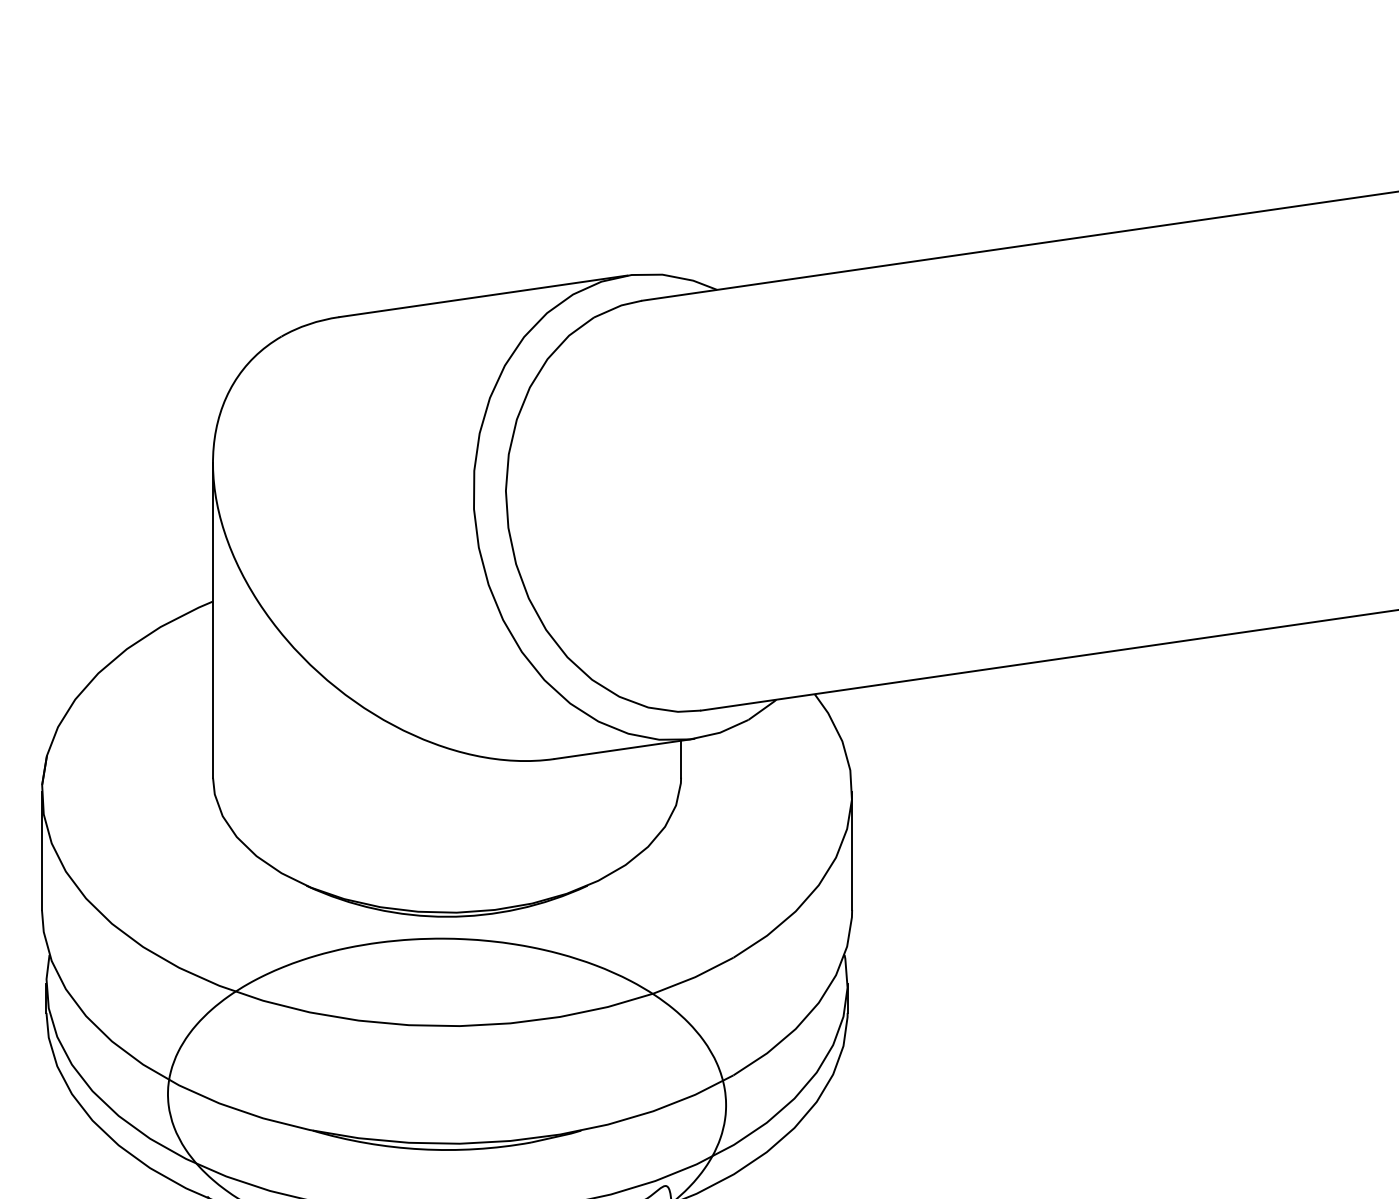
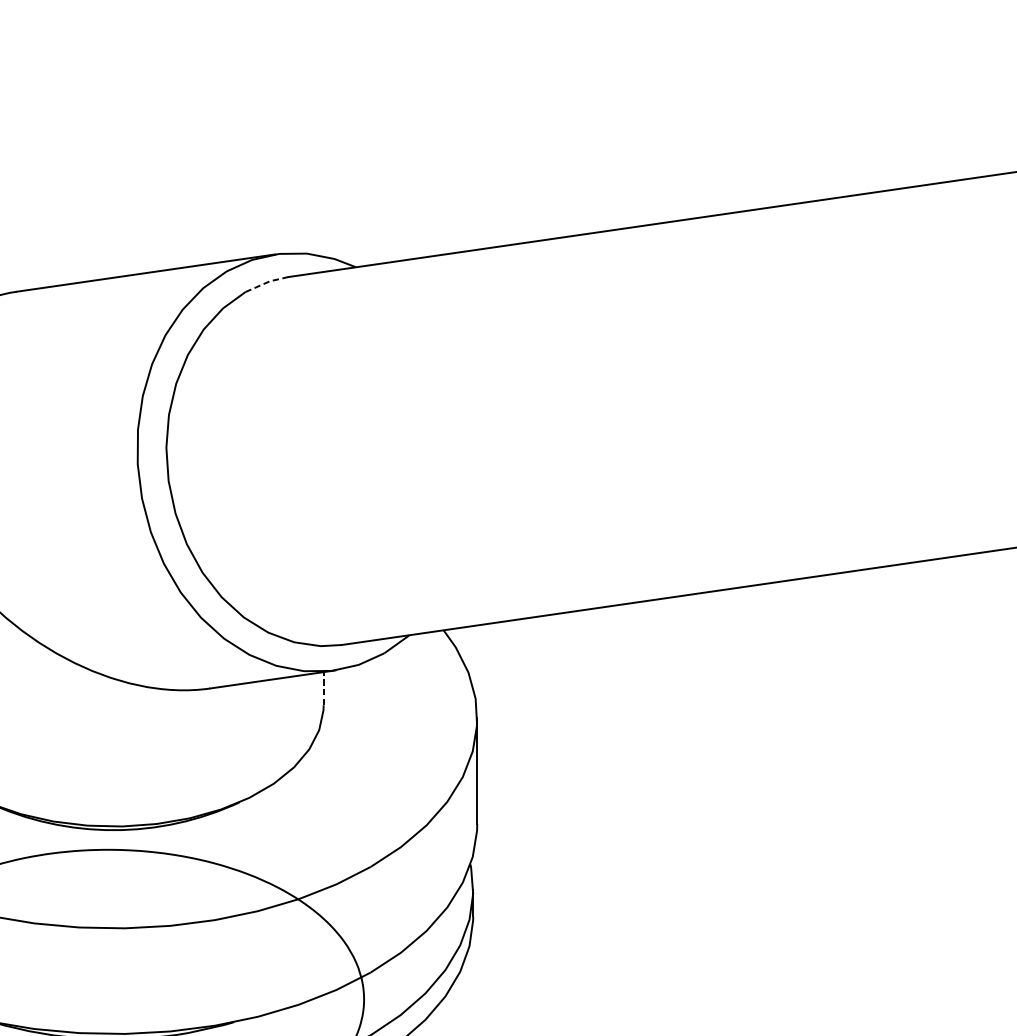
line: (618, 306) -> (267, 282), solid -> dashed
line: (681, 758) -> (324, 688), solid -> dashed

